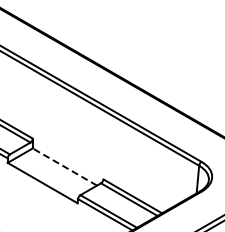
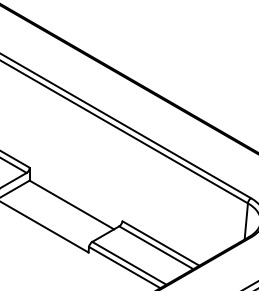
line: (64, 166) -> (71, 204), dashed -> solid

